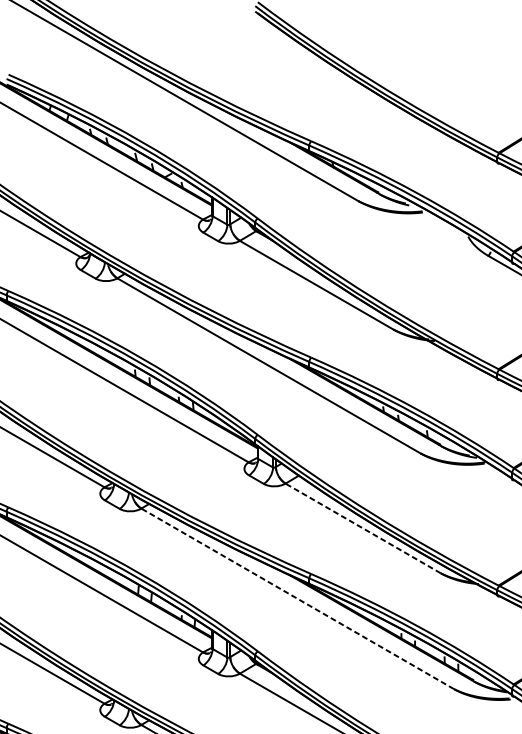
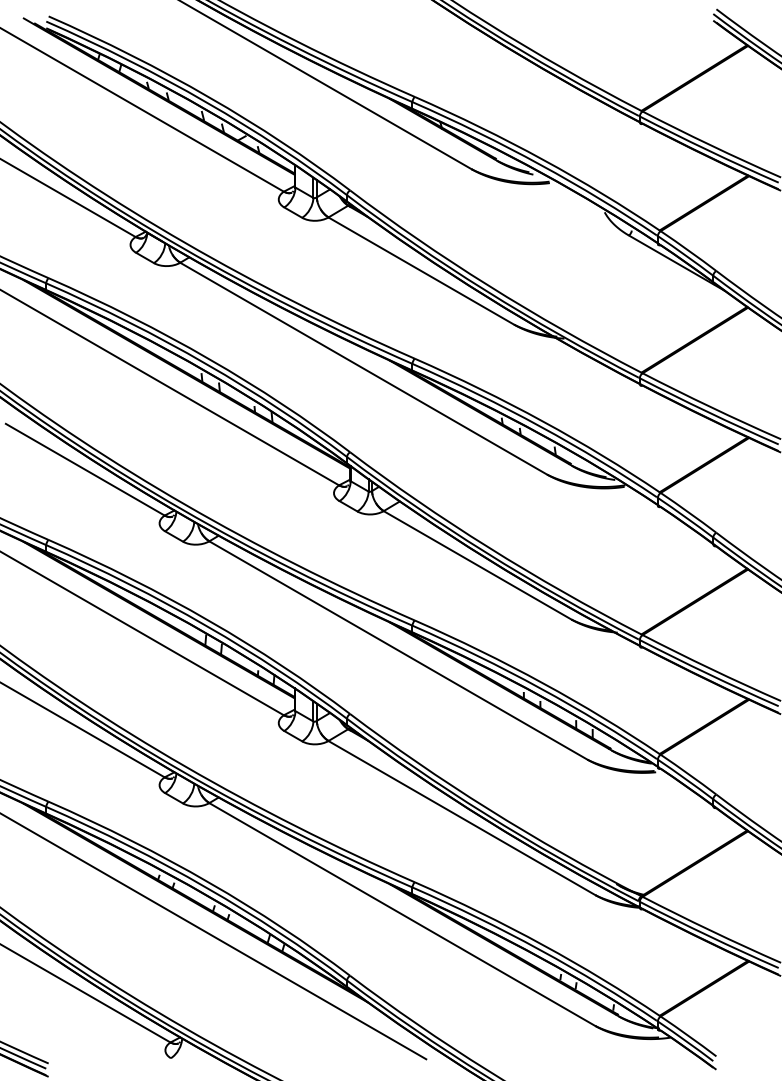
line: (363, 528) -> (477, 565), dashed -> solid
line: (296, 598) -> (397, 650), dashed -> solid

